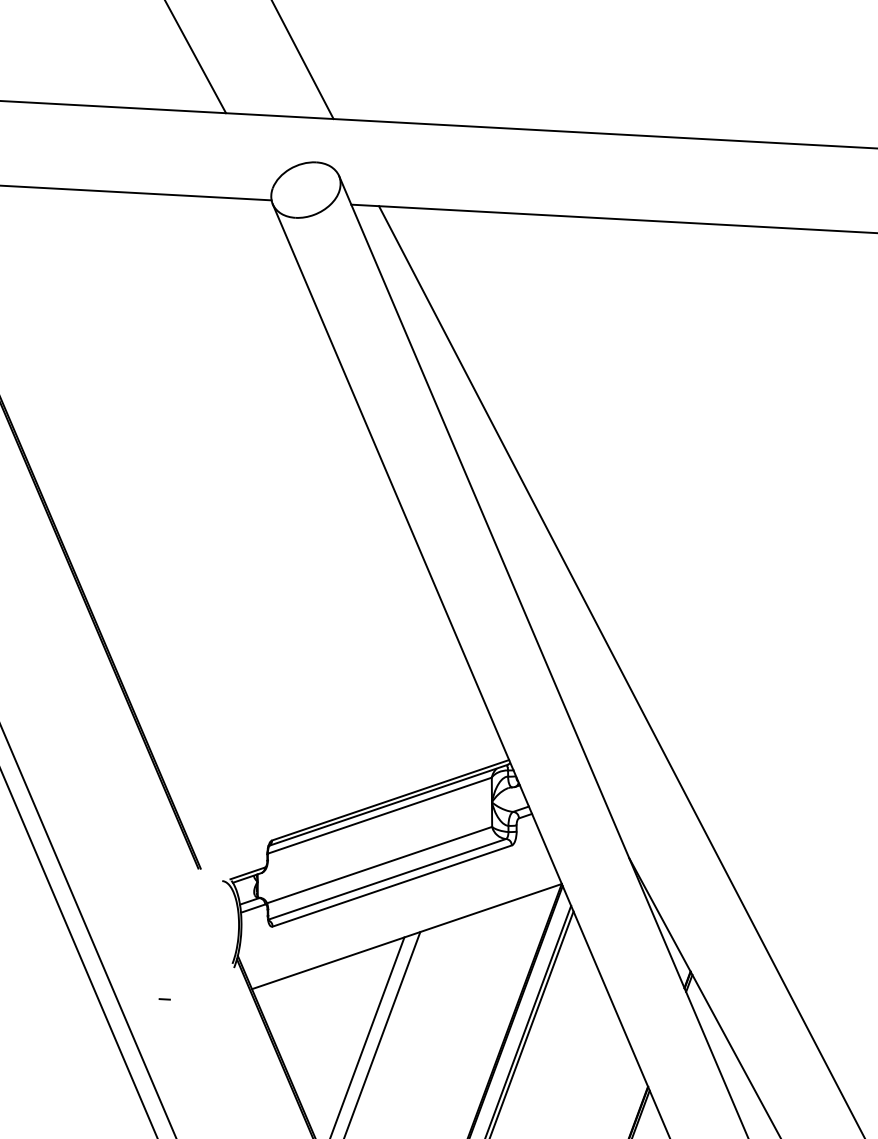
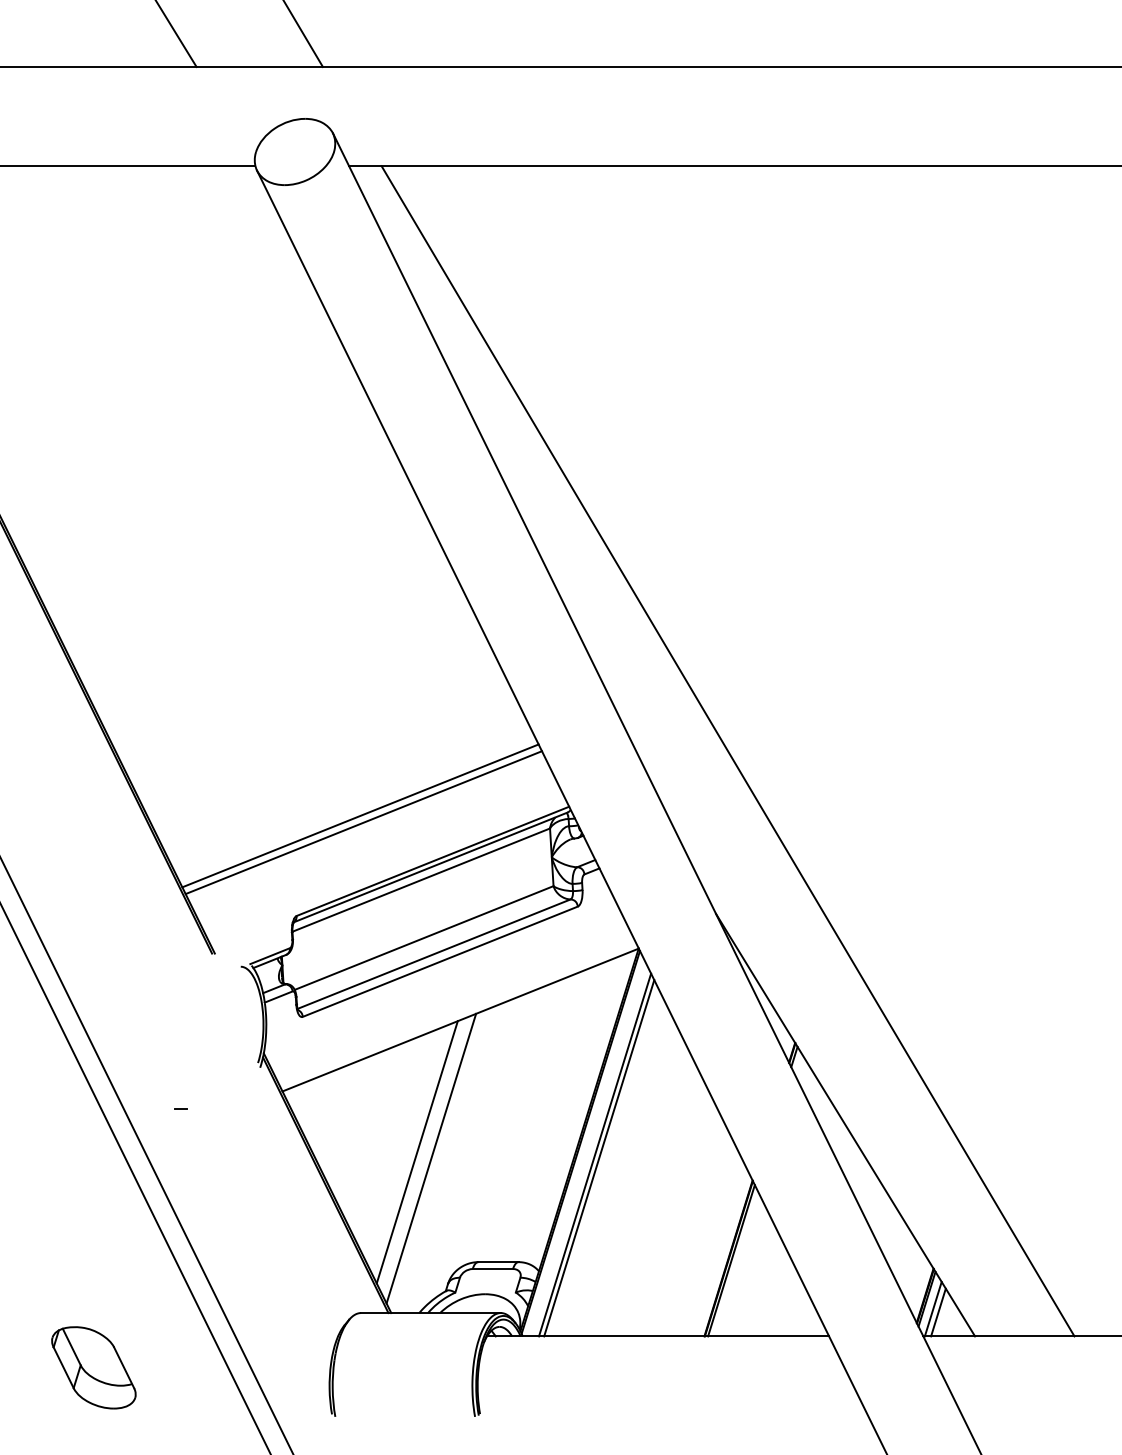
line: (331, 757) -> (360, 815), added
line: (333, 763) -> (363, 822), added

